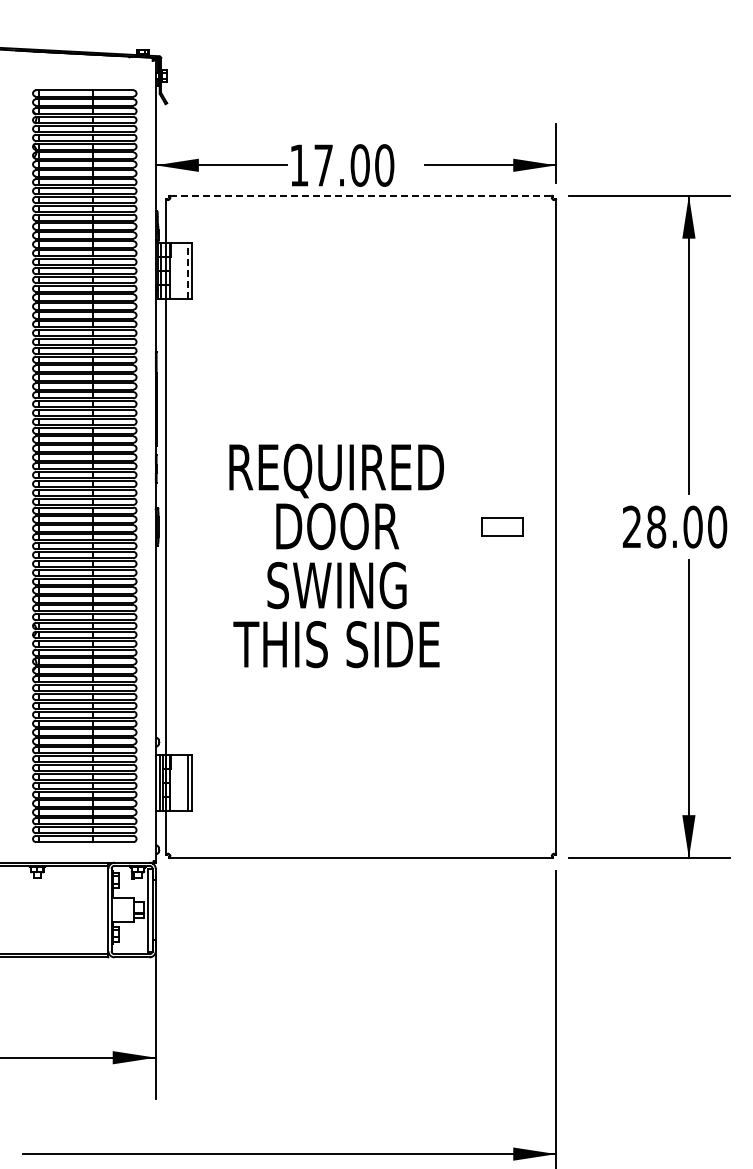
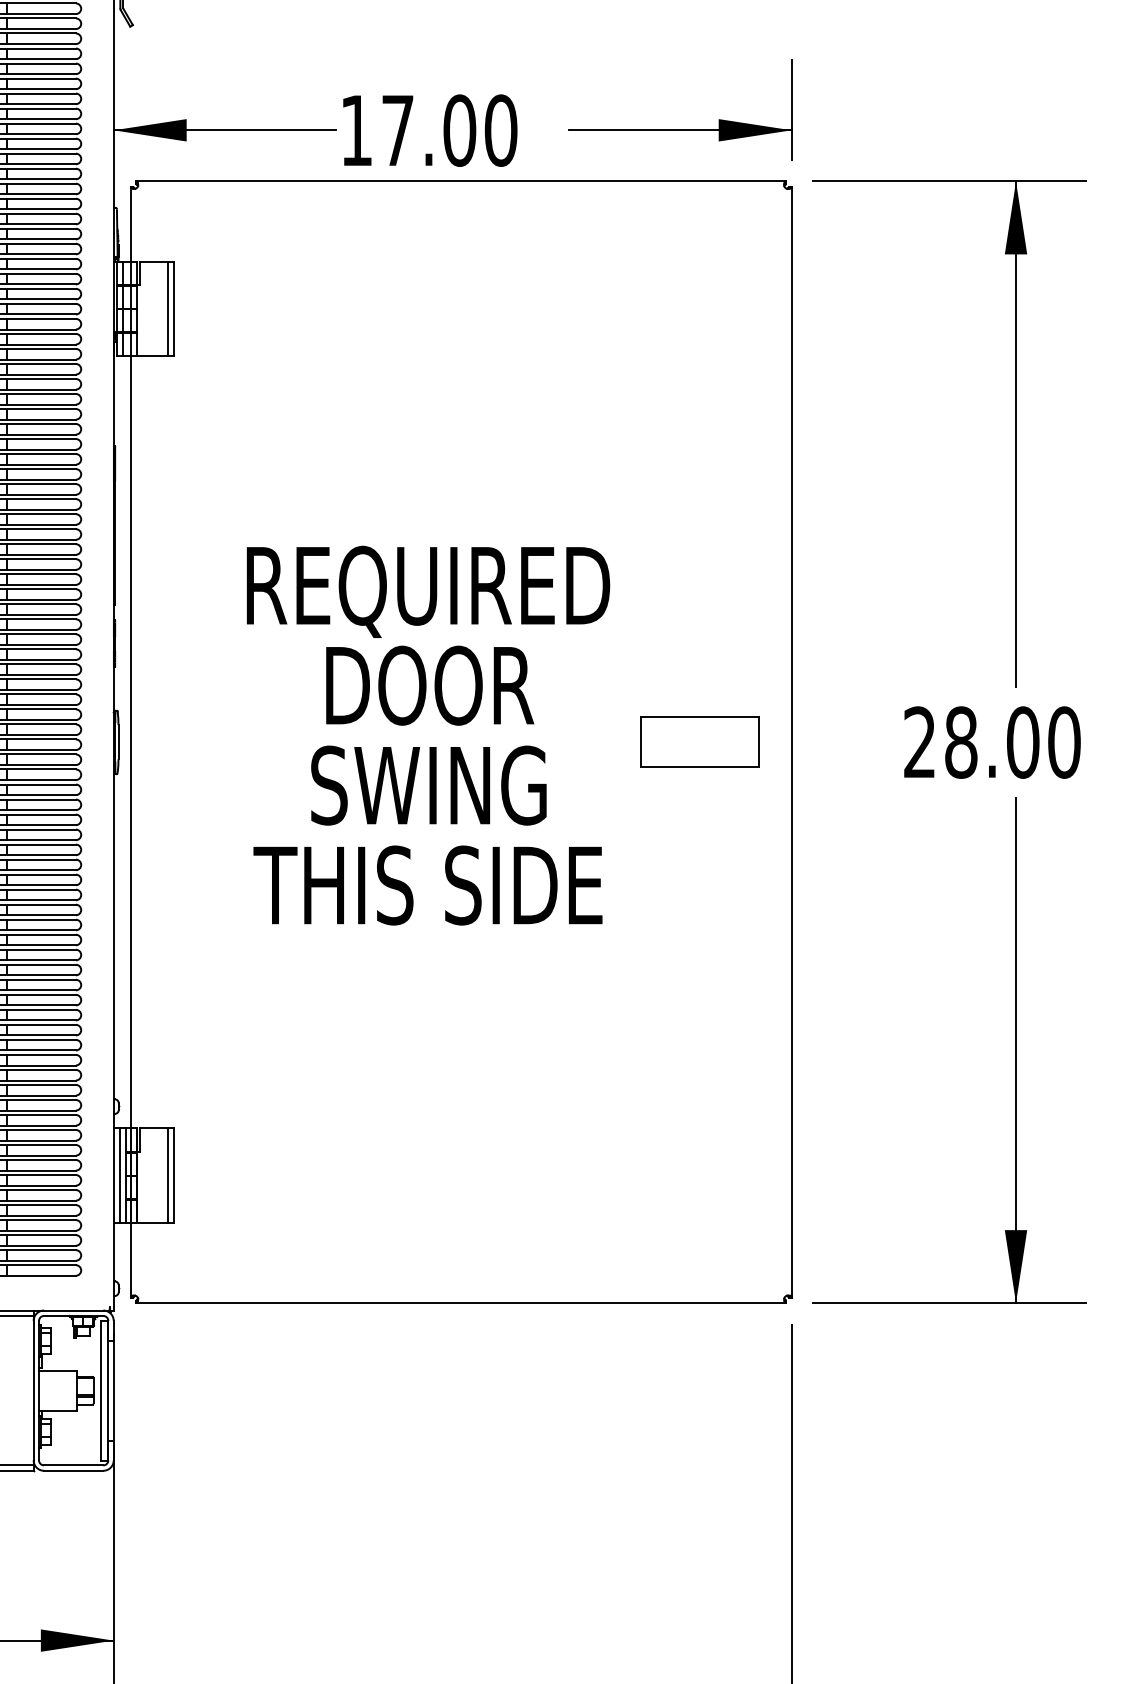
line: (361, 195) -> (461, 181), dashed -> solid
line: (187, 270) -> (167, 308), dashed -> solid
part: (502, 526) -> (700, 741), size x1.67
text: (336, 555) -> (428, 734), moved

